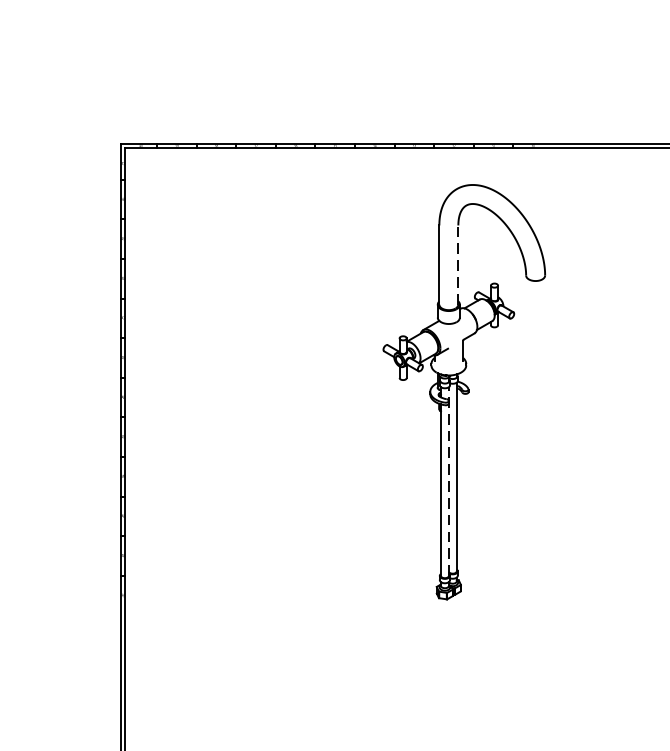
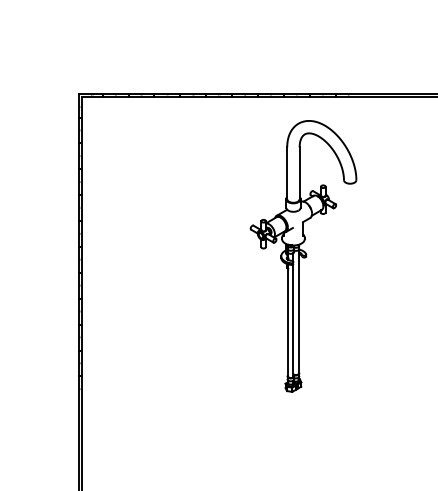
line: (458, 265) -> (299, 173), dashed -> solid
line: (448, 481) -> (293, 314), dashed -> solid

